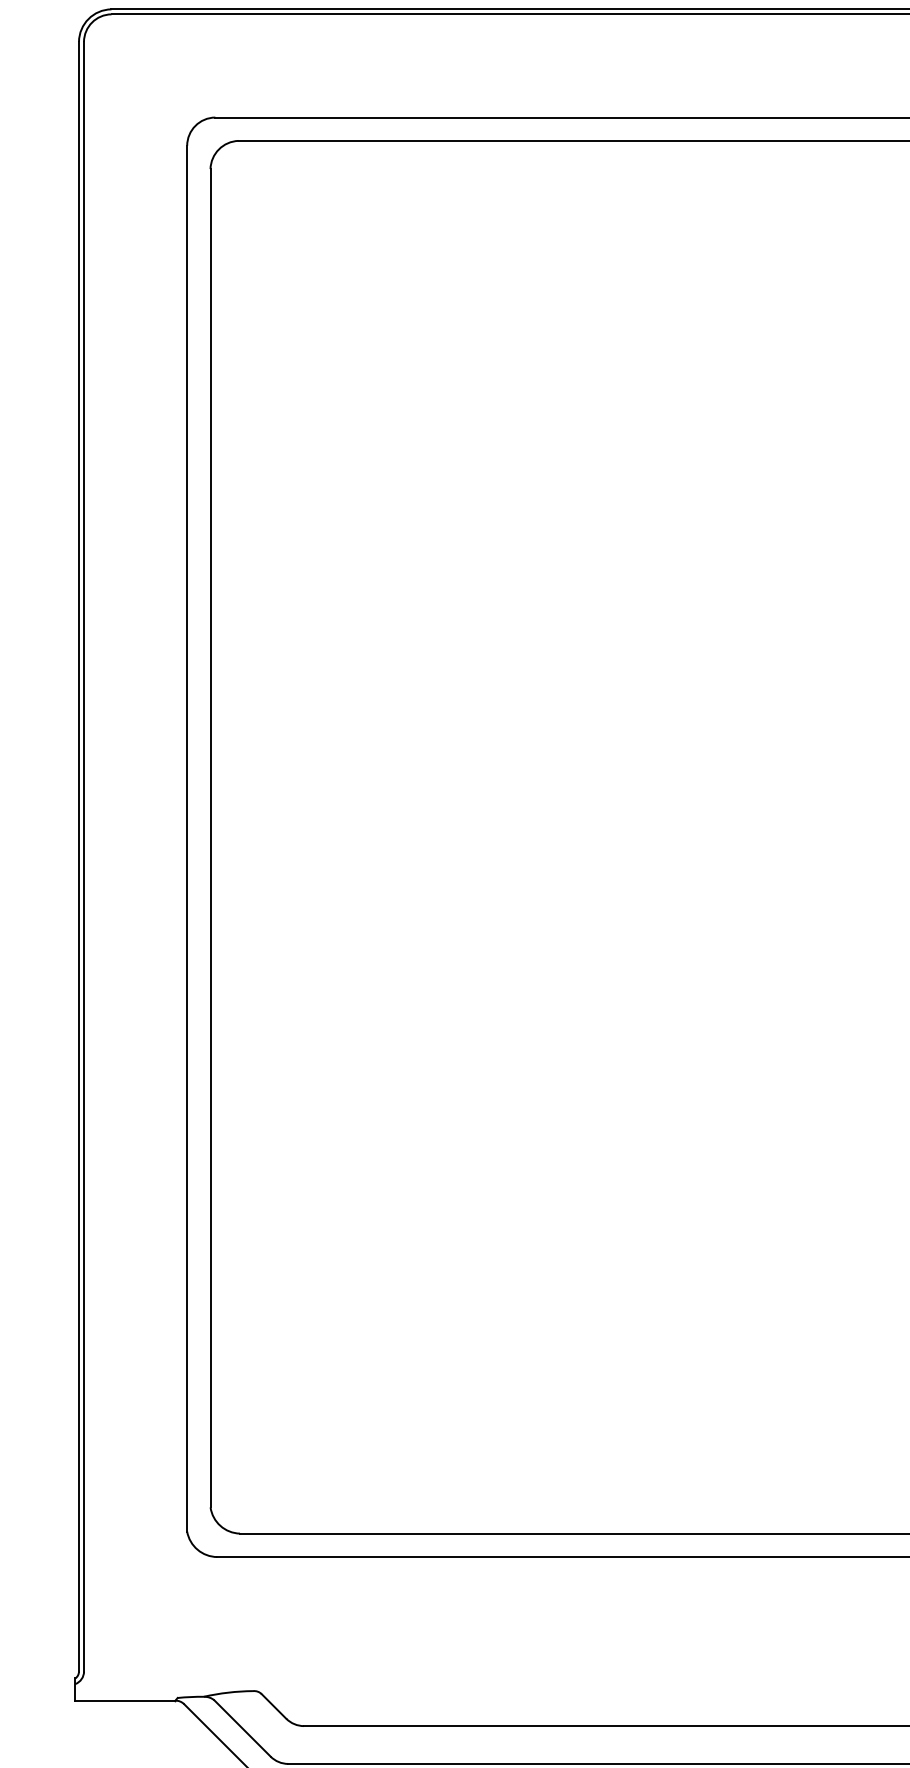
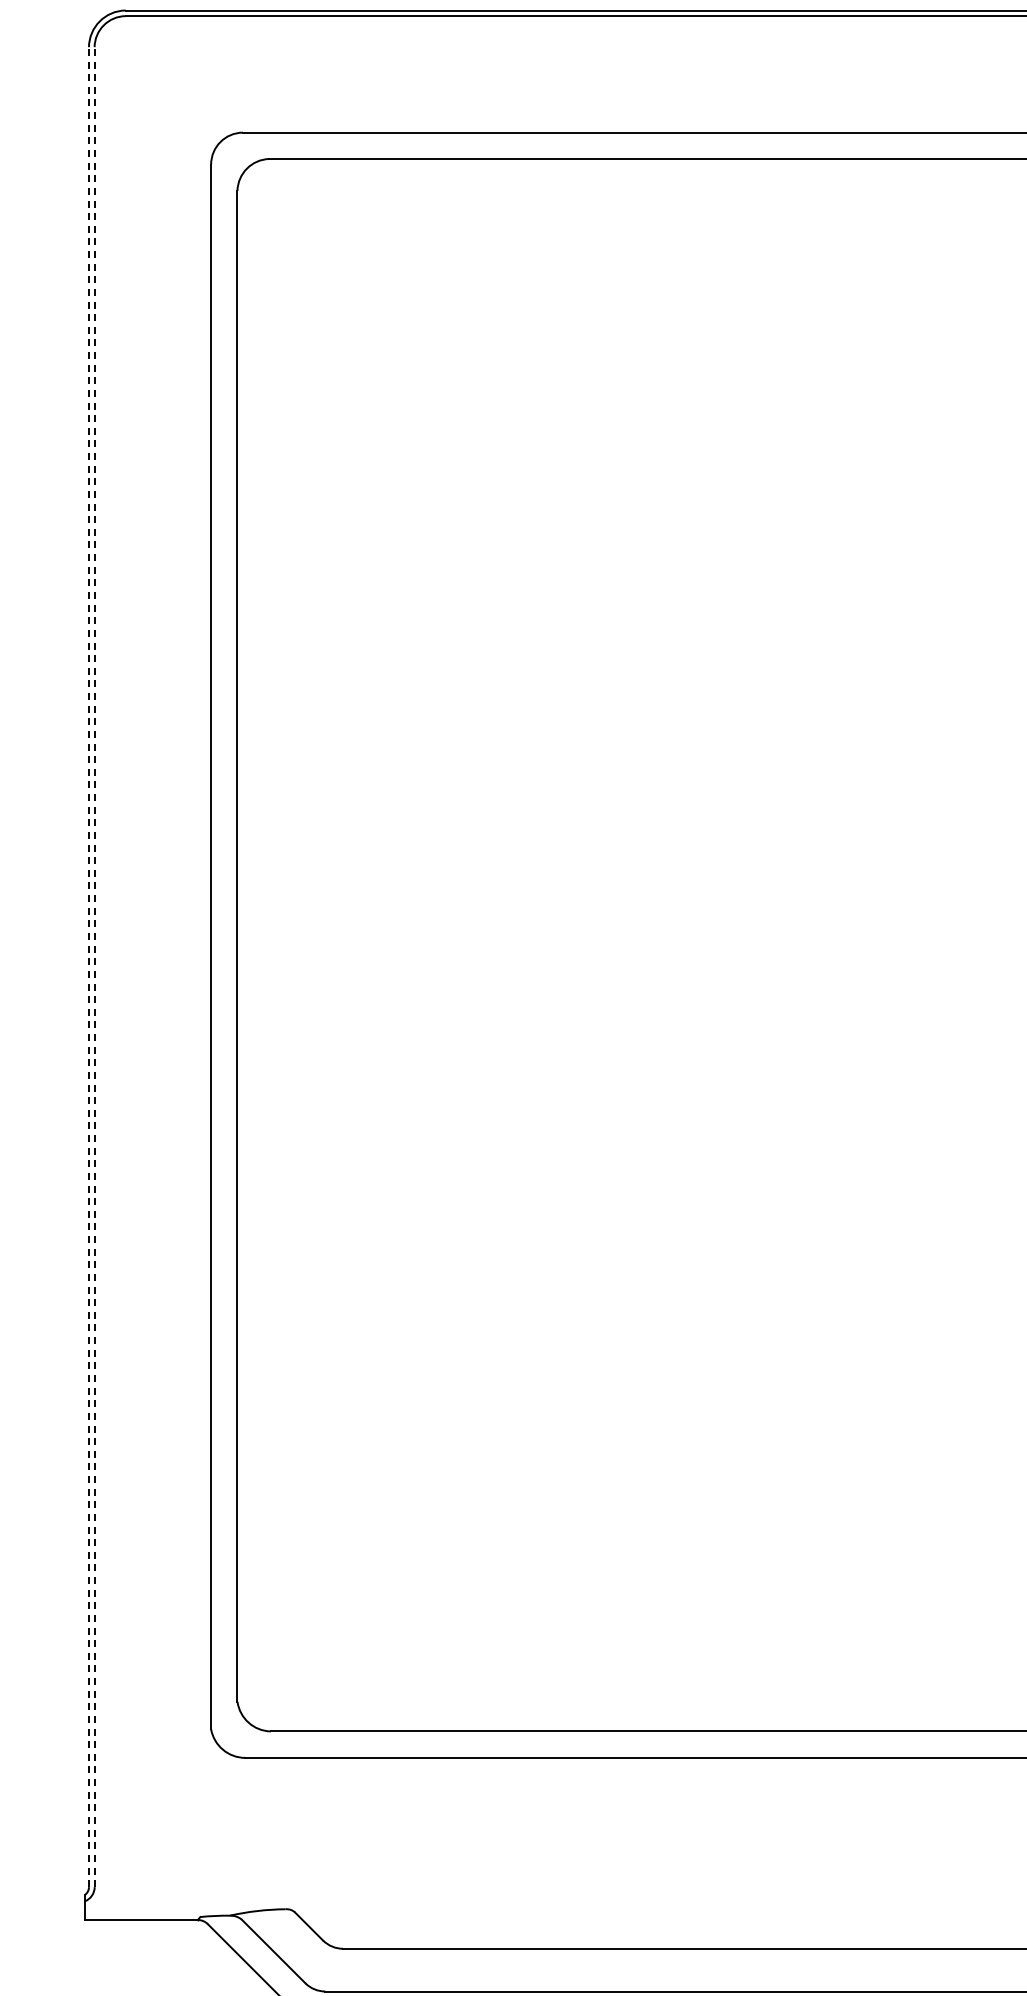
line: (78, 856) -> (88, 967), solid -> dashed
line: (83, 856) -> (94, 967), solid -> dashed

